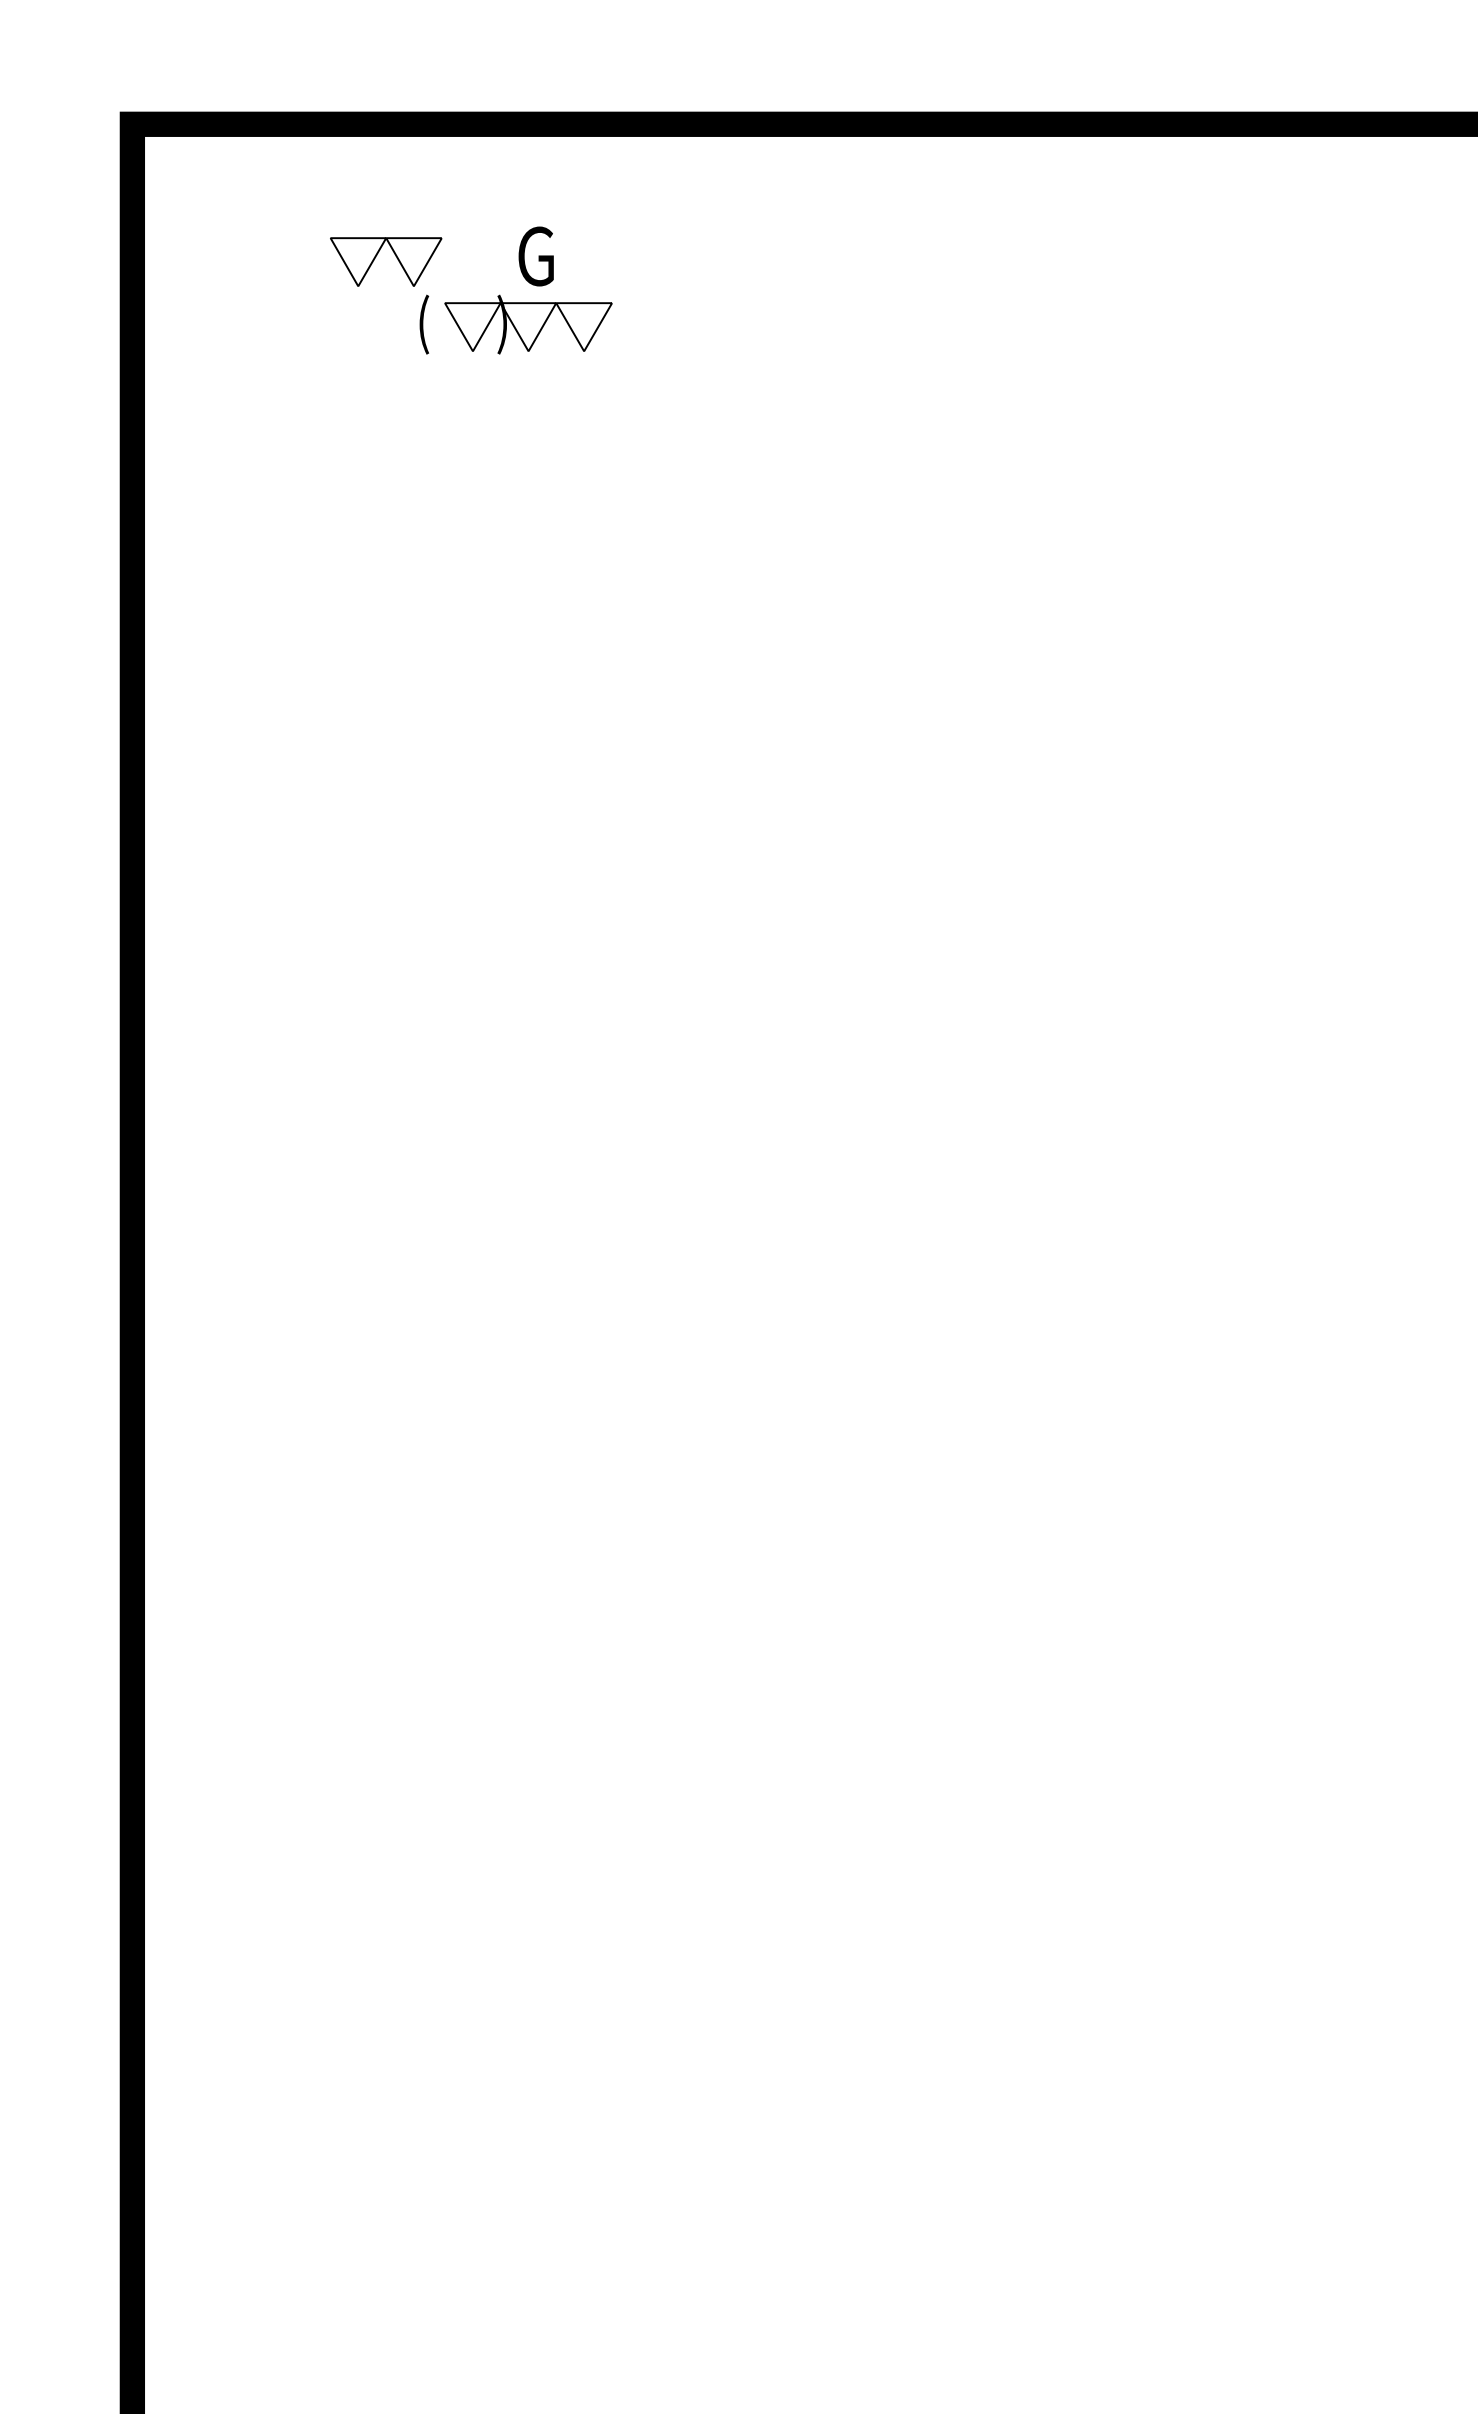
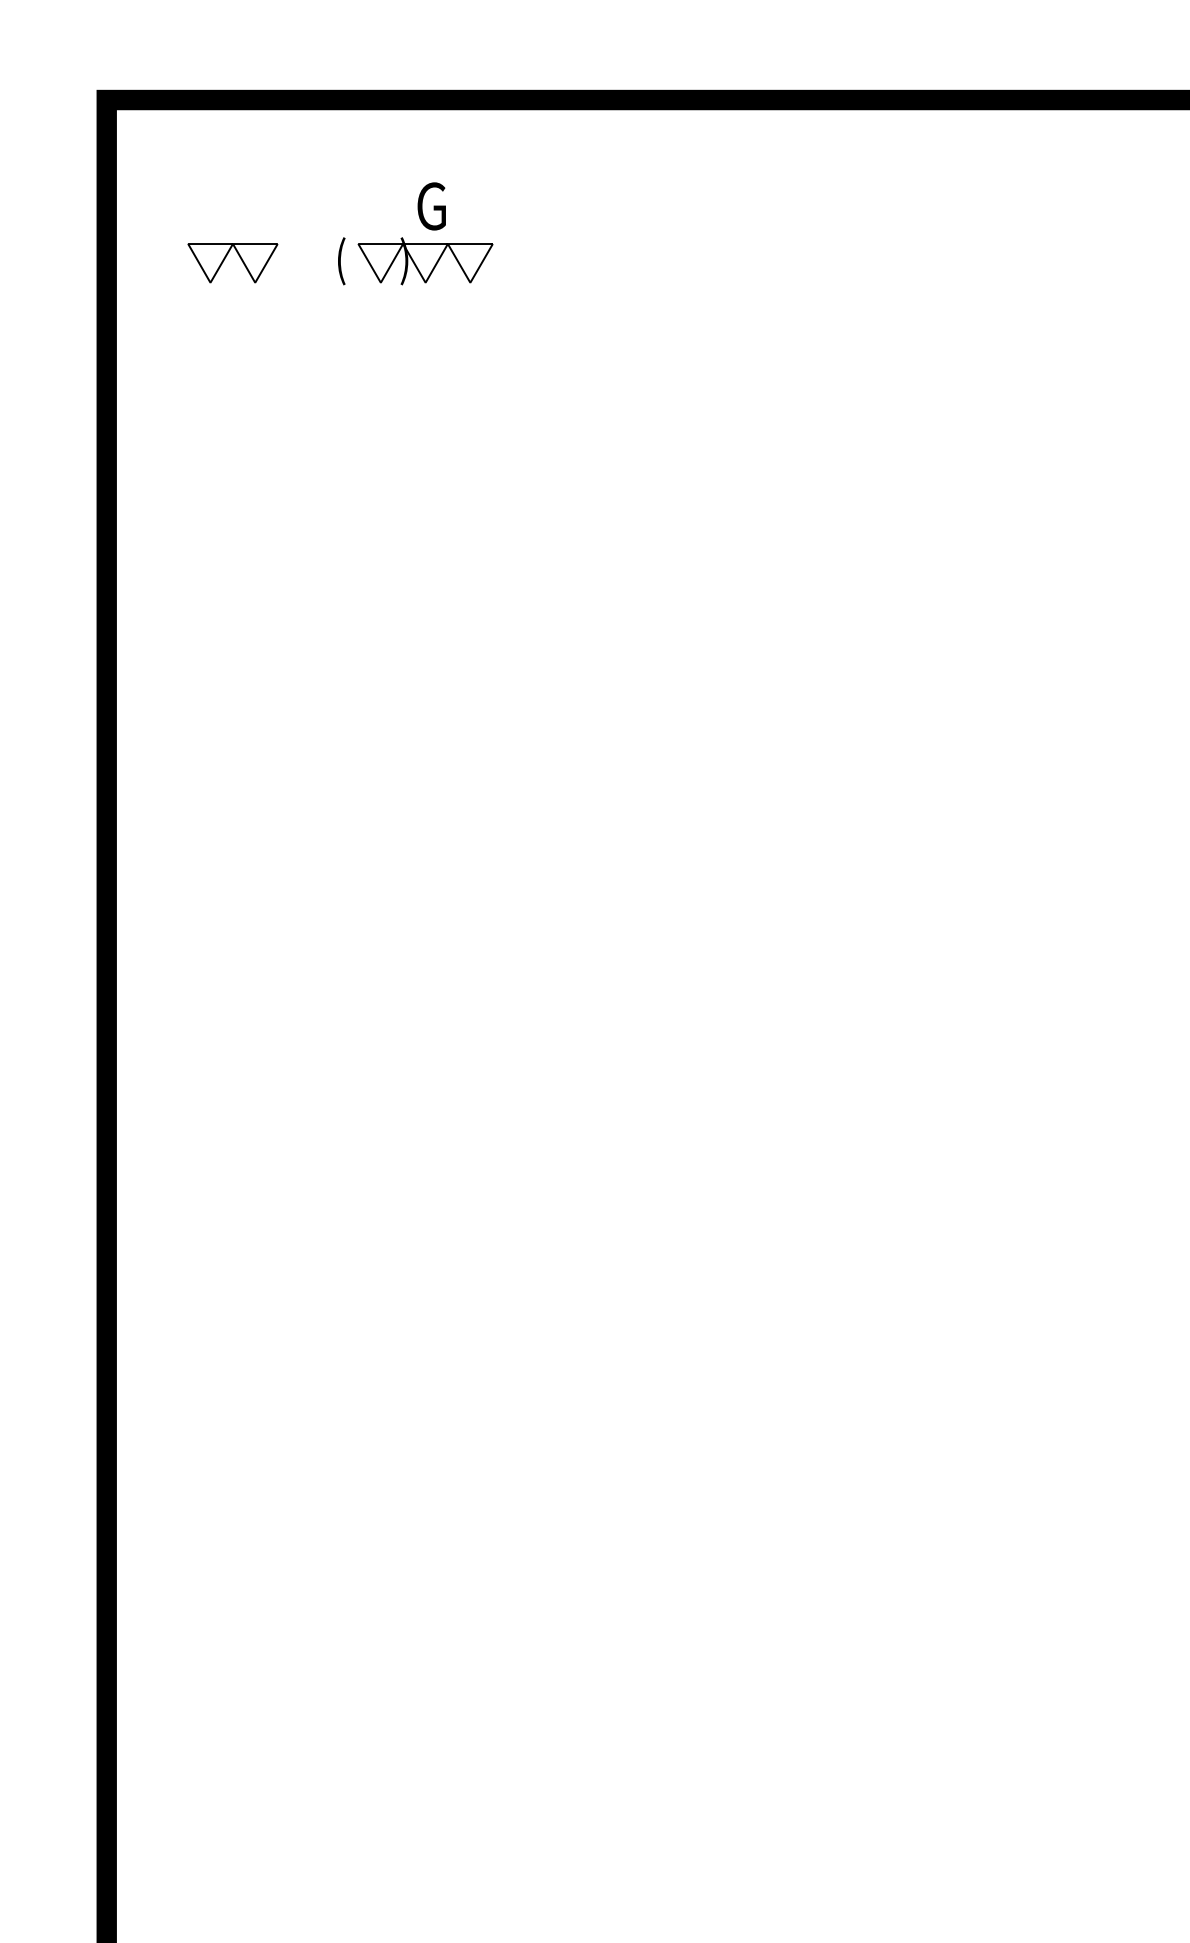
part: (395, 256) -> (240, 258), moved

